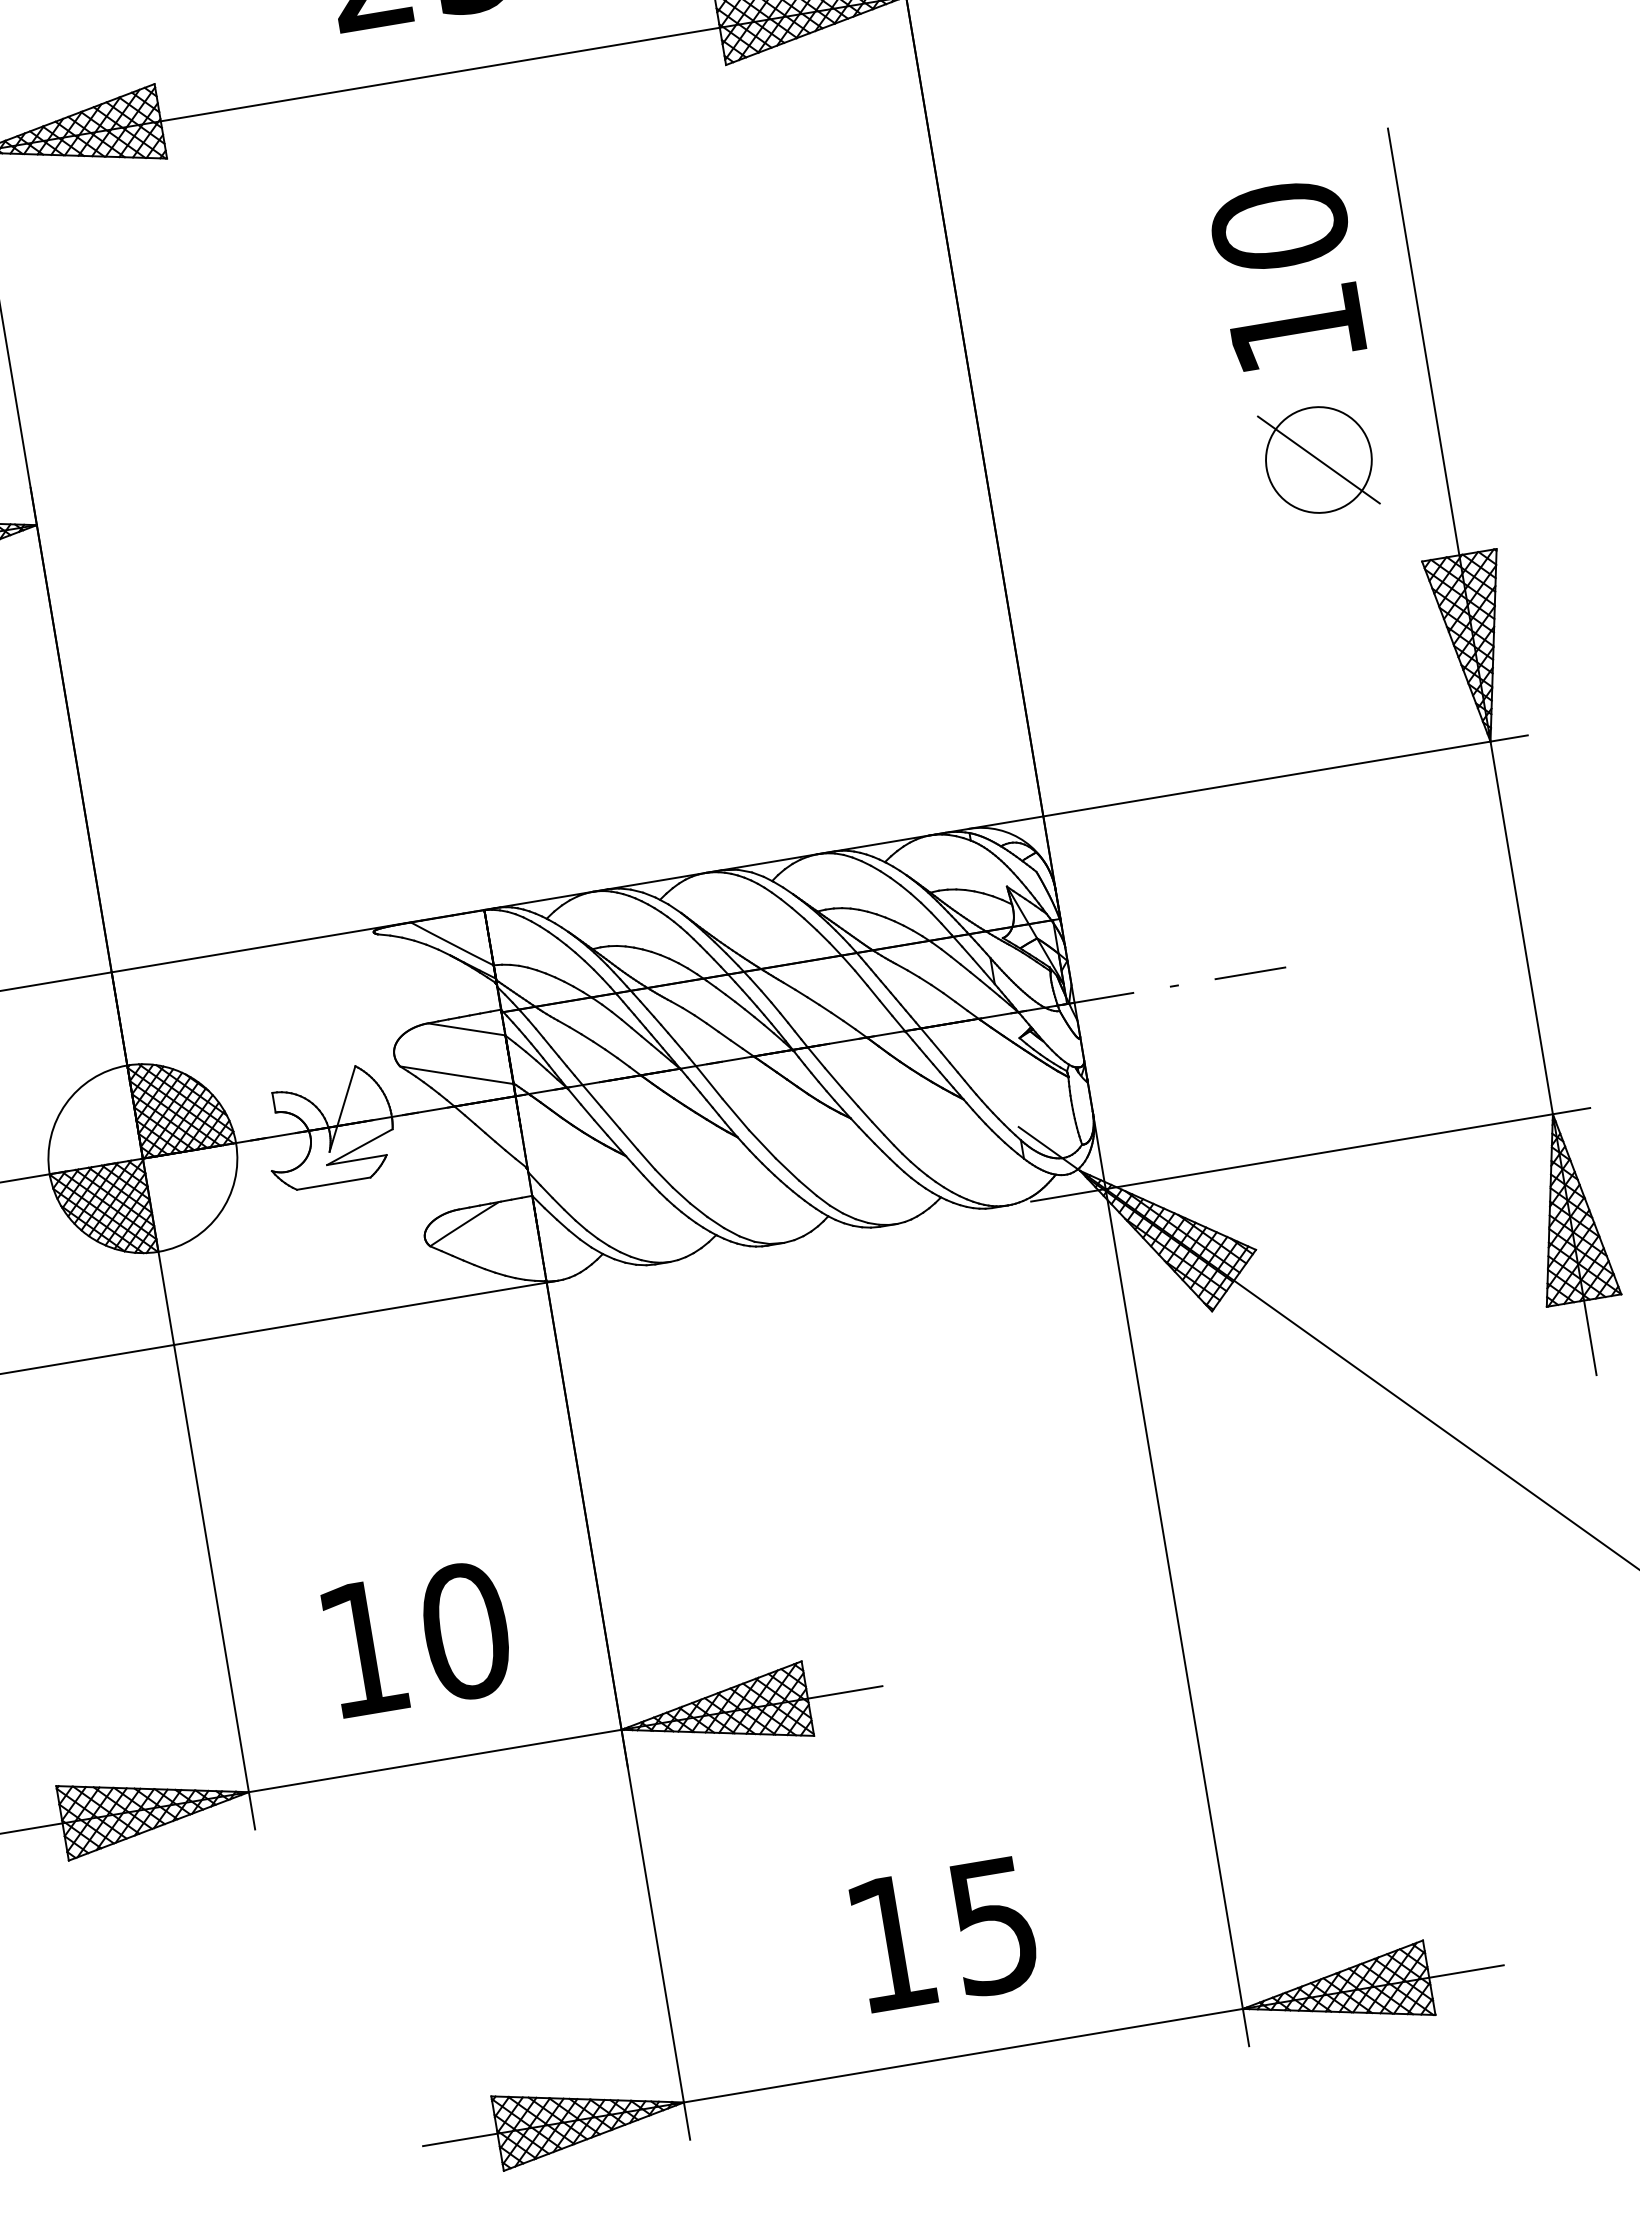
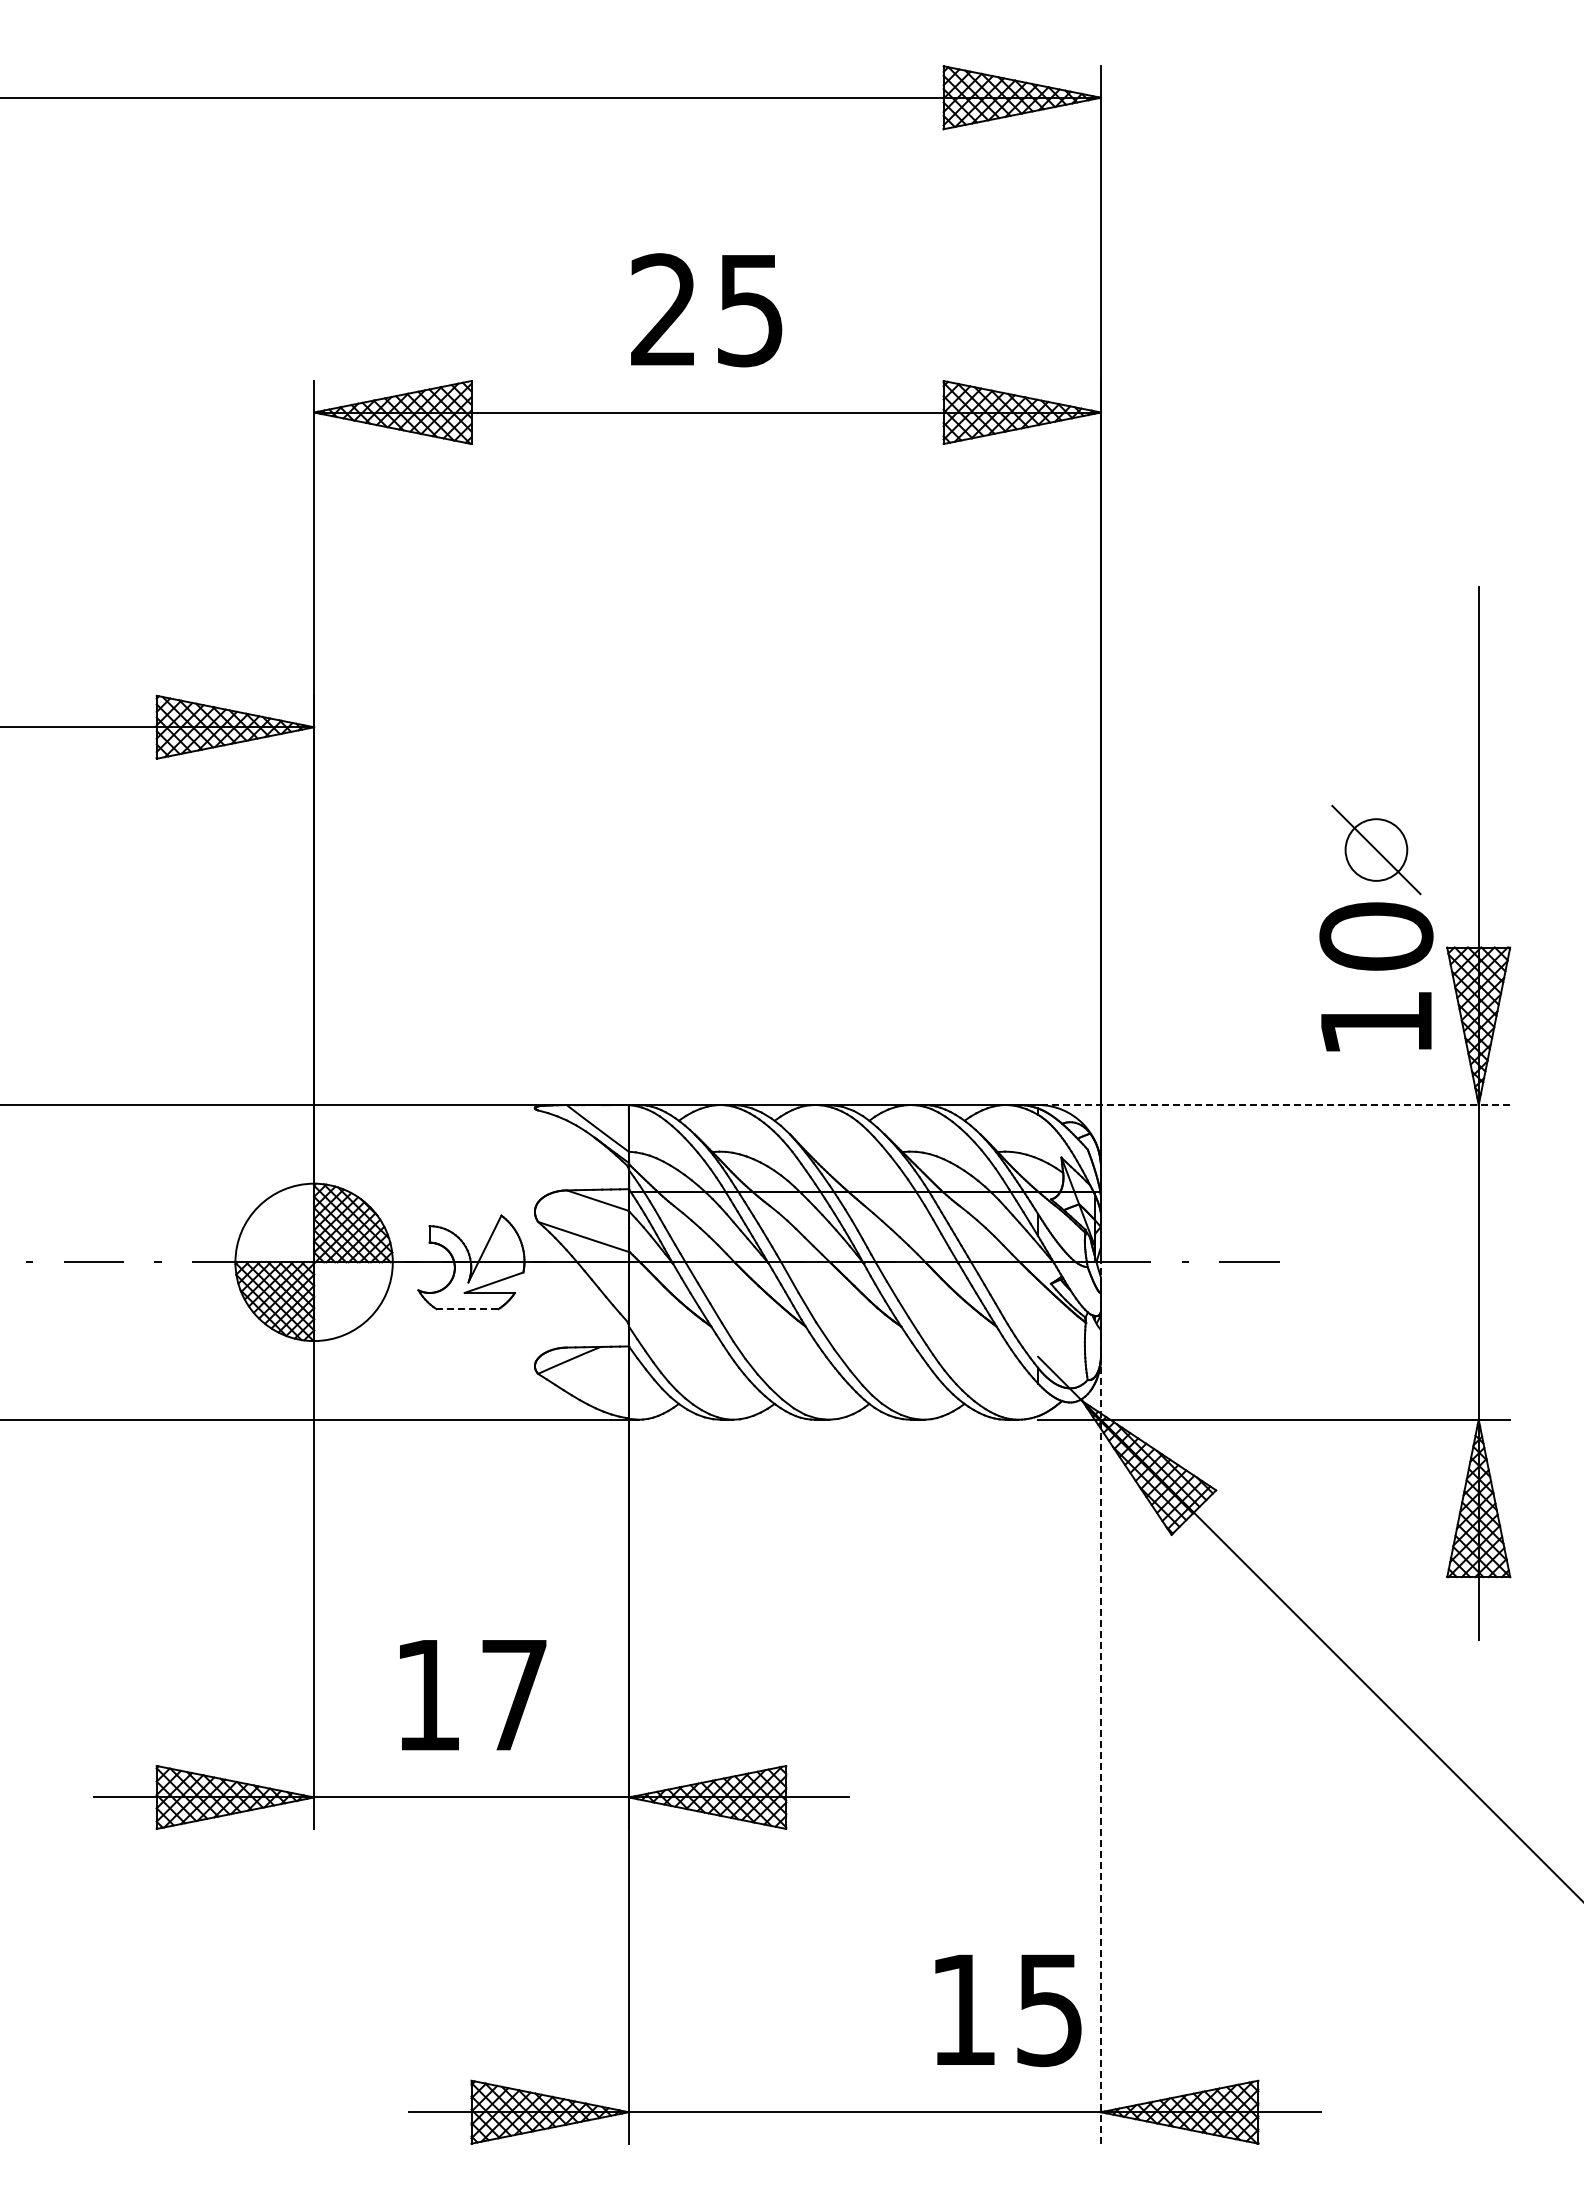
text: (1287, 273) -> (1376, 976), moved
circle: (1318, 459) -> (1376, 849), size x0.7
line: (1247, 782) -> (1273, 1105), solid -> dashed
line: (335, 1183) -> (468, 1309), solid -> dashed
line: (1162, 1524) -> (1101, 1703), solid -> dashed
text: (465, 1631) -> (514, 1695), 10 -> 17
text: (945, 1934) -> (1008, 2010), moved

